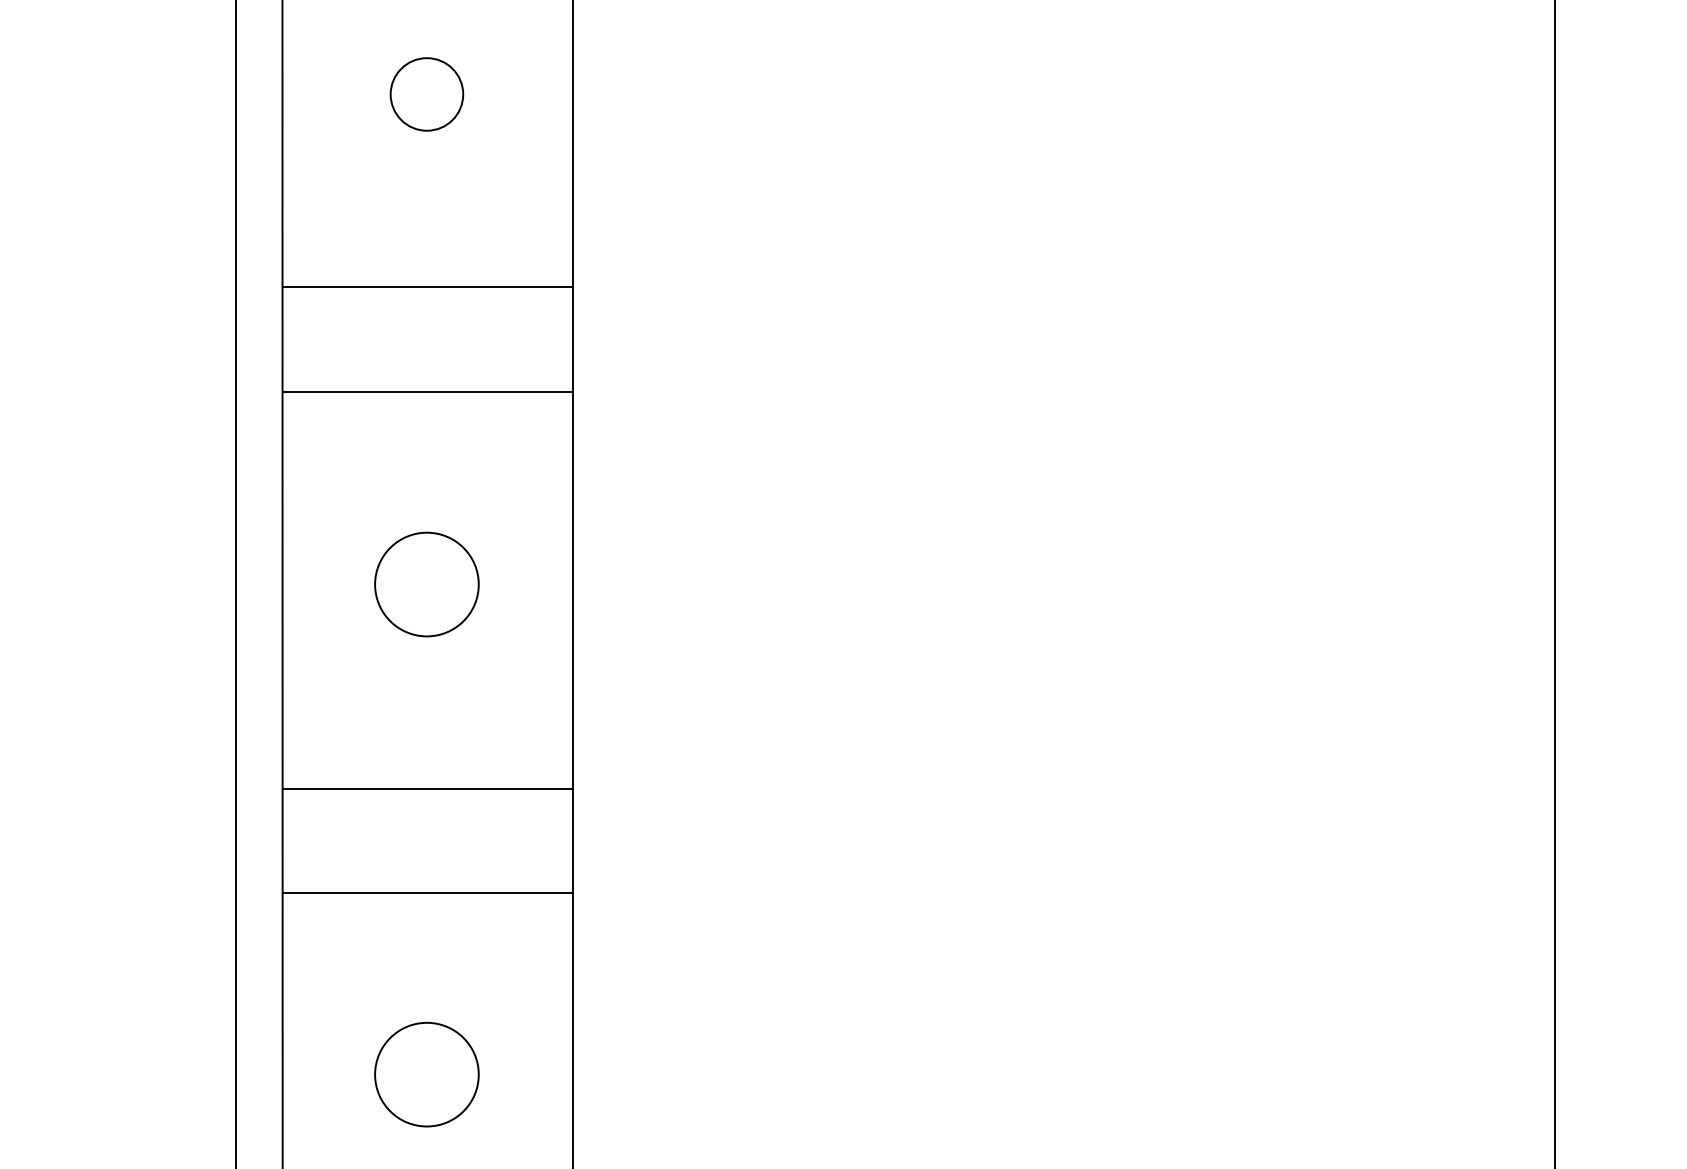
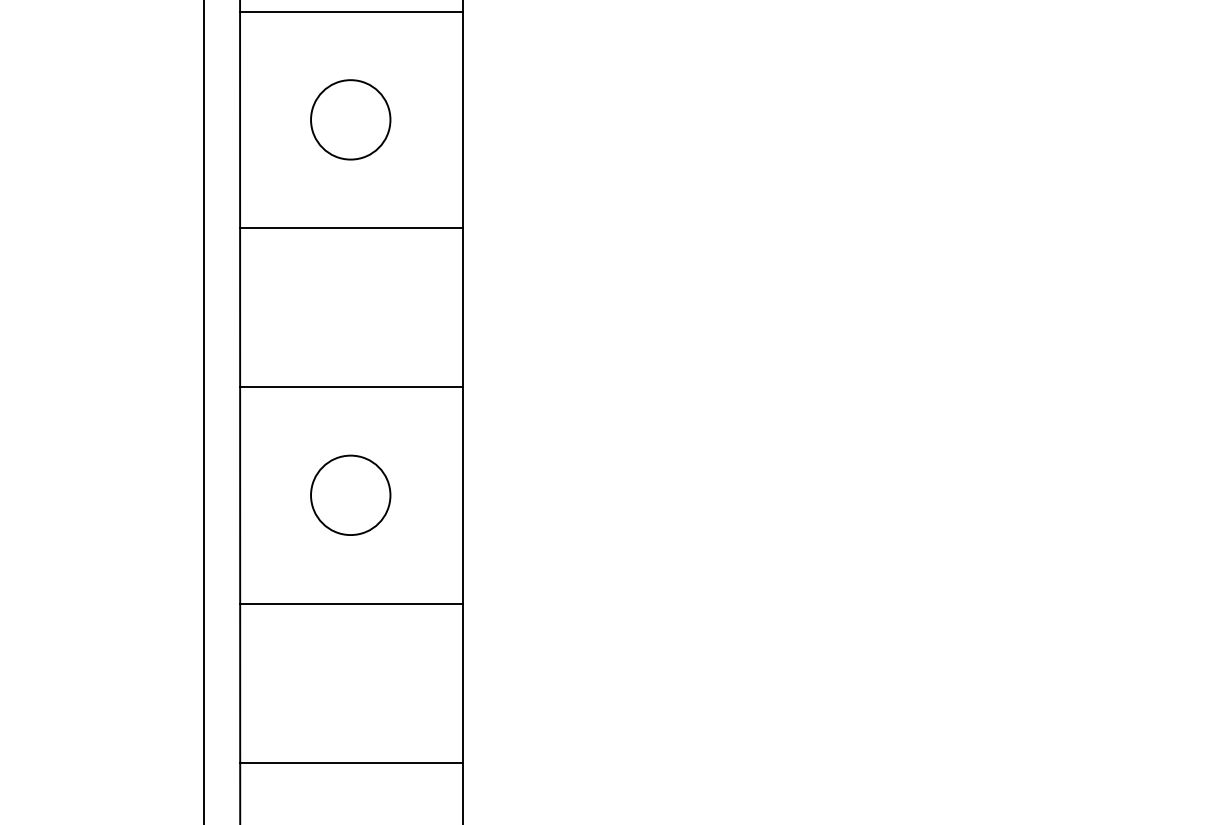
circle: (426, 94) -> (350, 119), size x1.43
line: (427, 286) -> (351, 227), moved
line: (427, 392) -> (351, 387), moved
line: (427, 788) -> (351, 603), moved
line: (427, 893) -> (351, 762), moved

